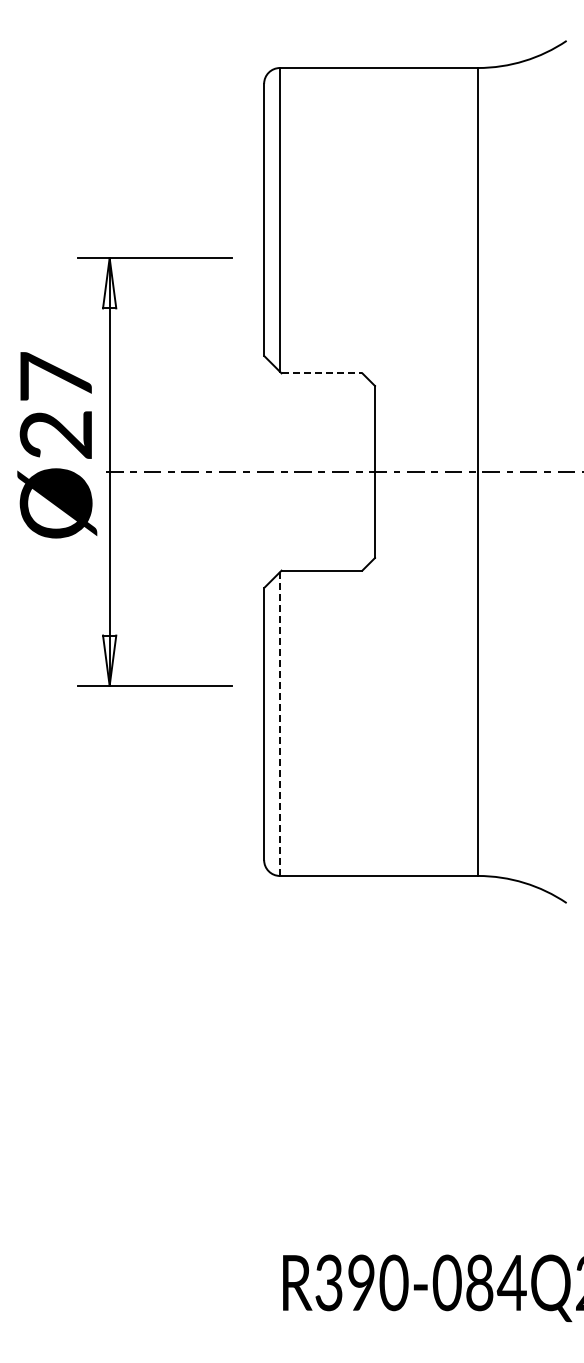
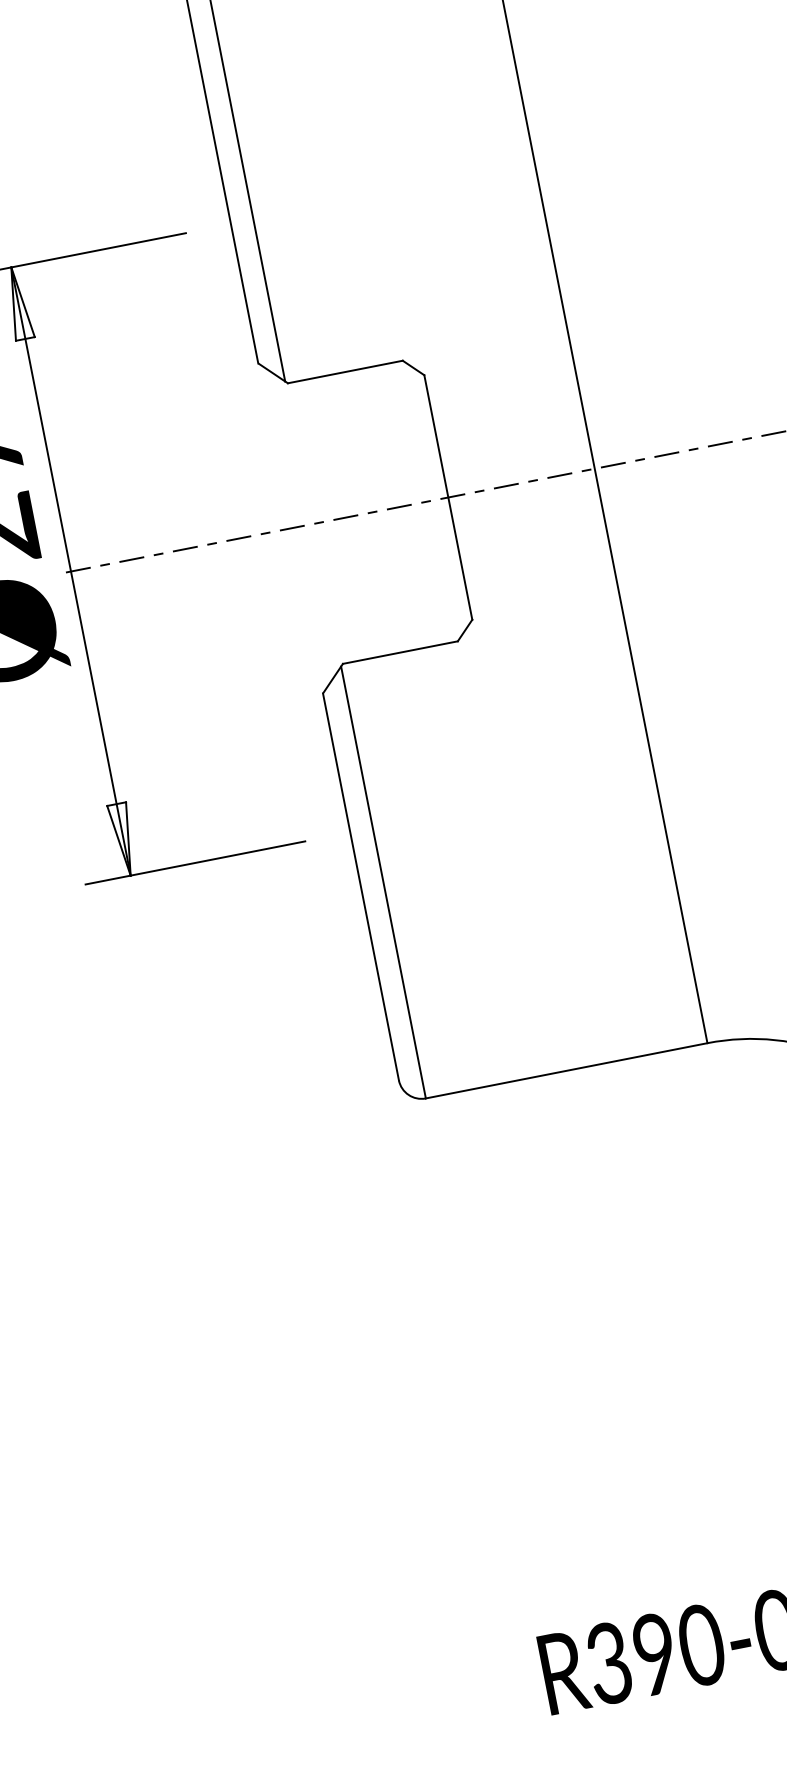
line: (322, 373) -> (346, 372), dashed -> solid
line: (279, 724) -> (382, 883), dashed -> solid

